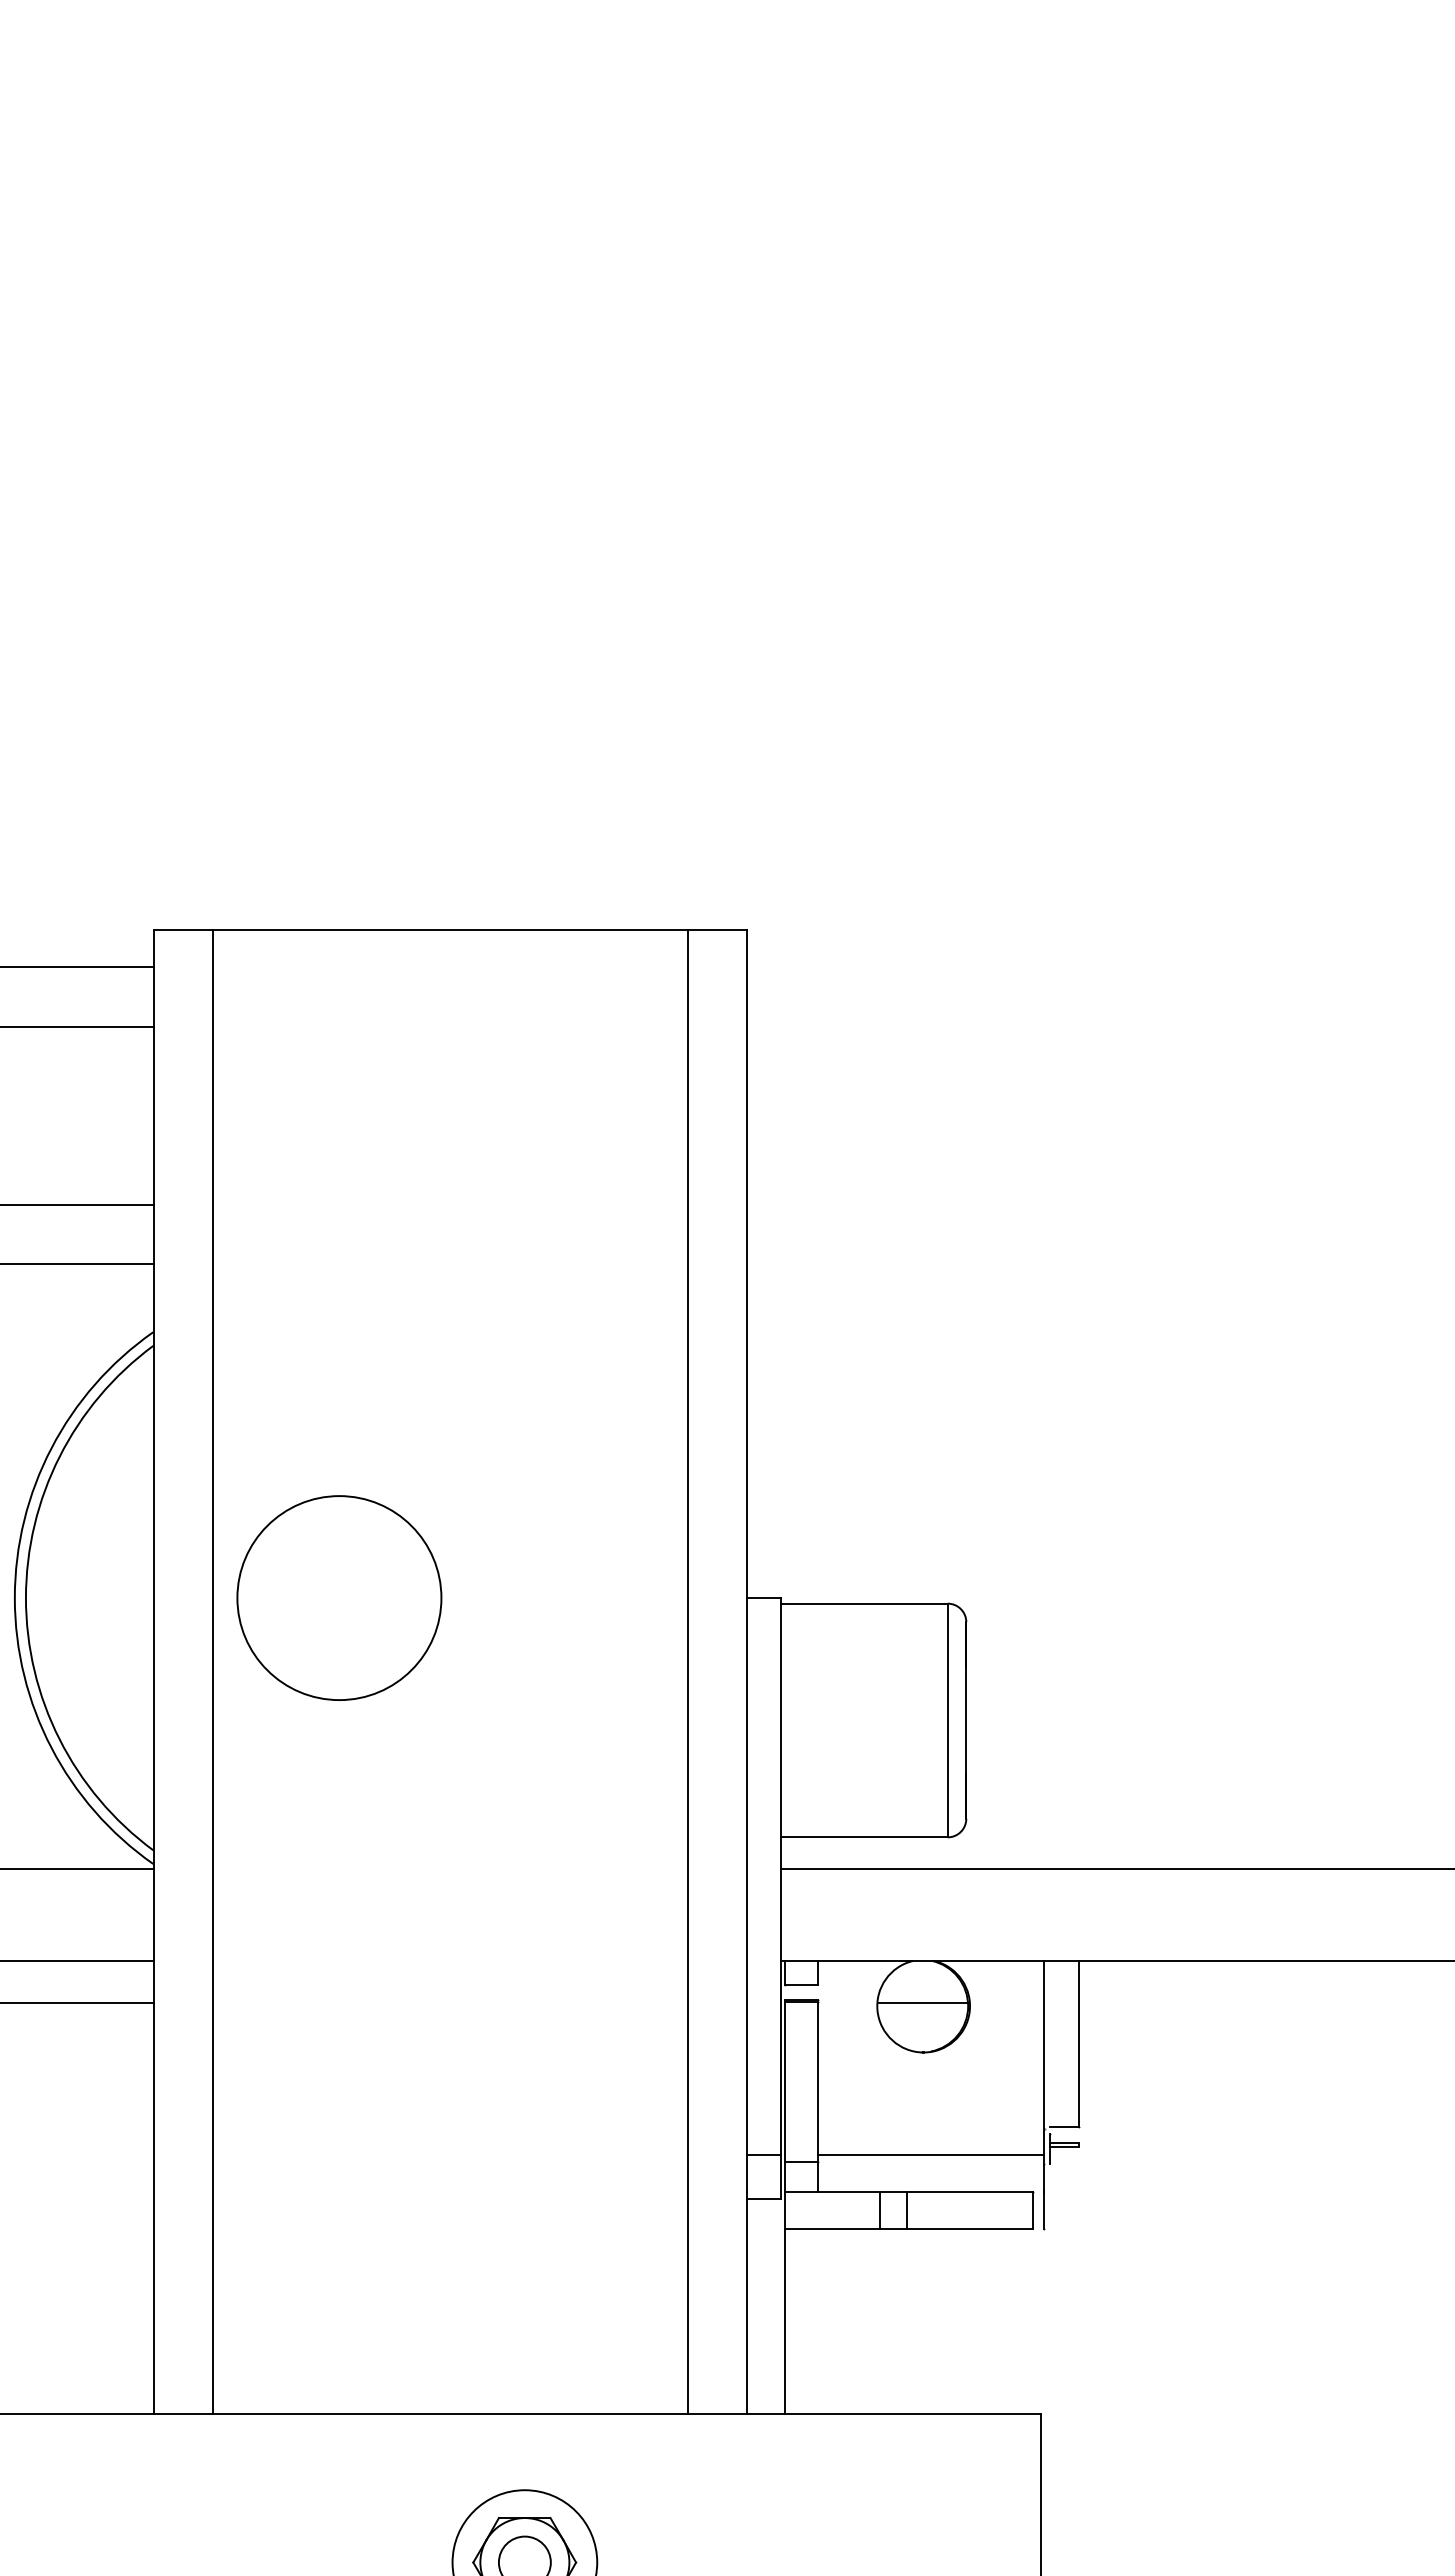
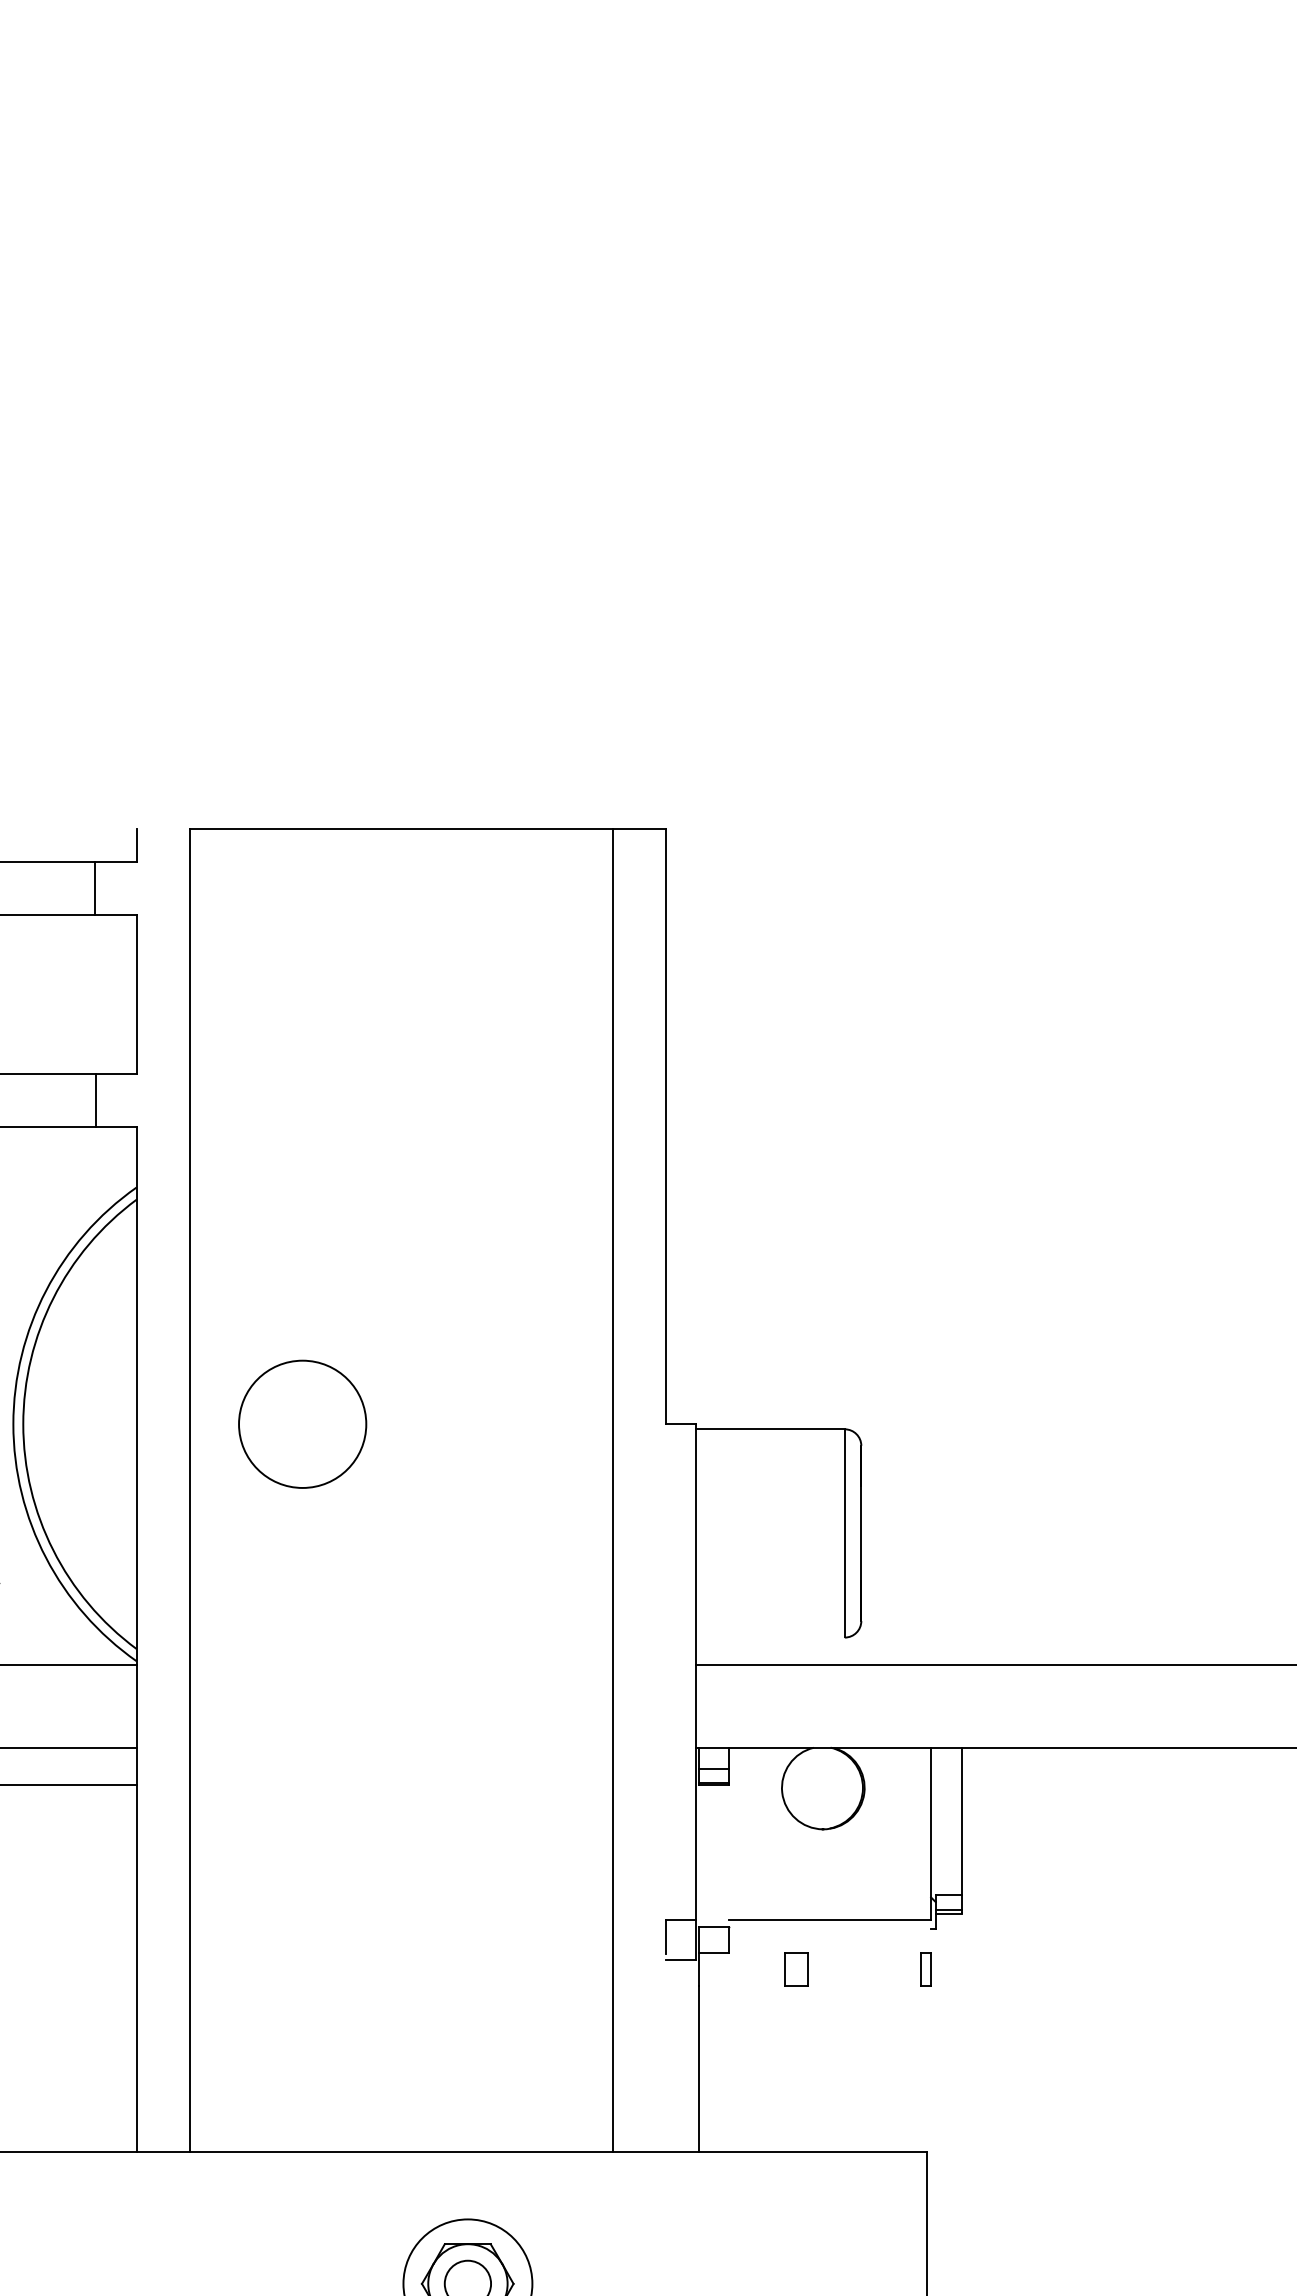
line: (183, 930) -> (163, 829), removed
line: (153, 996) -> (95, 888), moved
line: (153, 1234) -> (95, 1100), moved
circle: (339, 1597) -> (302, 1423), size x0.7
line: (863, 1837) -> (769, 1637), removed
line: (747, 1876) -> (666, 1672), removed
line: (922, 2002) -> (822, 1784), removed
line: (784, 2081) -> (699, 1855), removed
line: (817, 2081) -> (728, 1855), removed
line: (1044, 2172) -> (931, 1936), removed
line: (848, 2191) -> (756, 1953), removed
line: (969, 2191) -> (864, 1953), removed
line: (832, 2228) -> (742, 1986), removed
line: (969, 2228) -> (864, 1986), removed
line: (747, 2302) -> (666, 2052), removed

